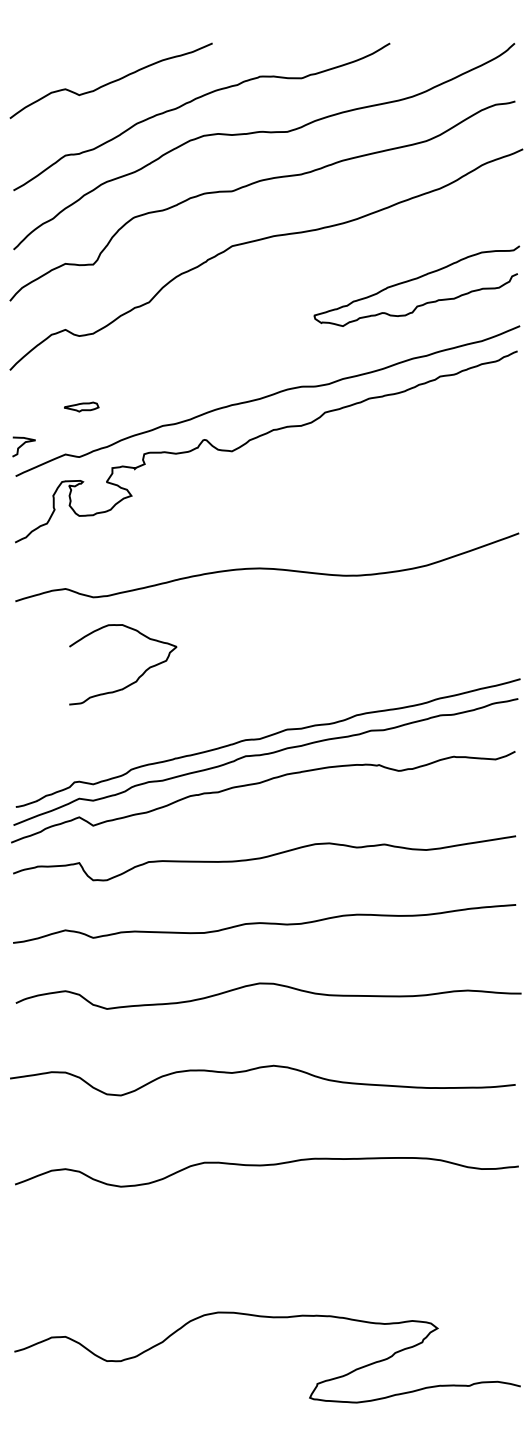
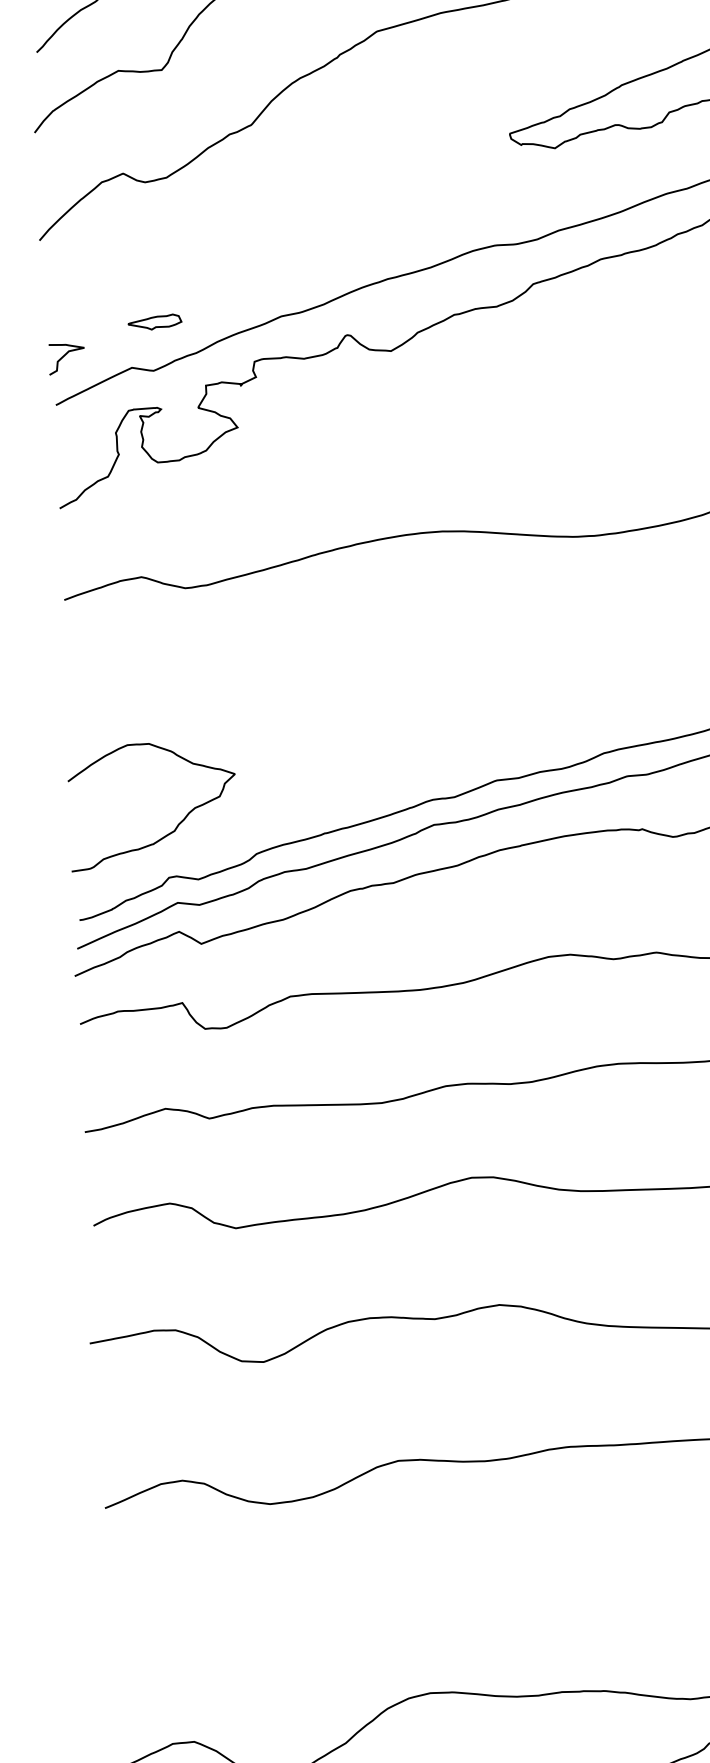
part: (81, 406) -> (154, 321), moved
curve: (138, 676) -> (177, 822), moved

